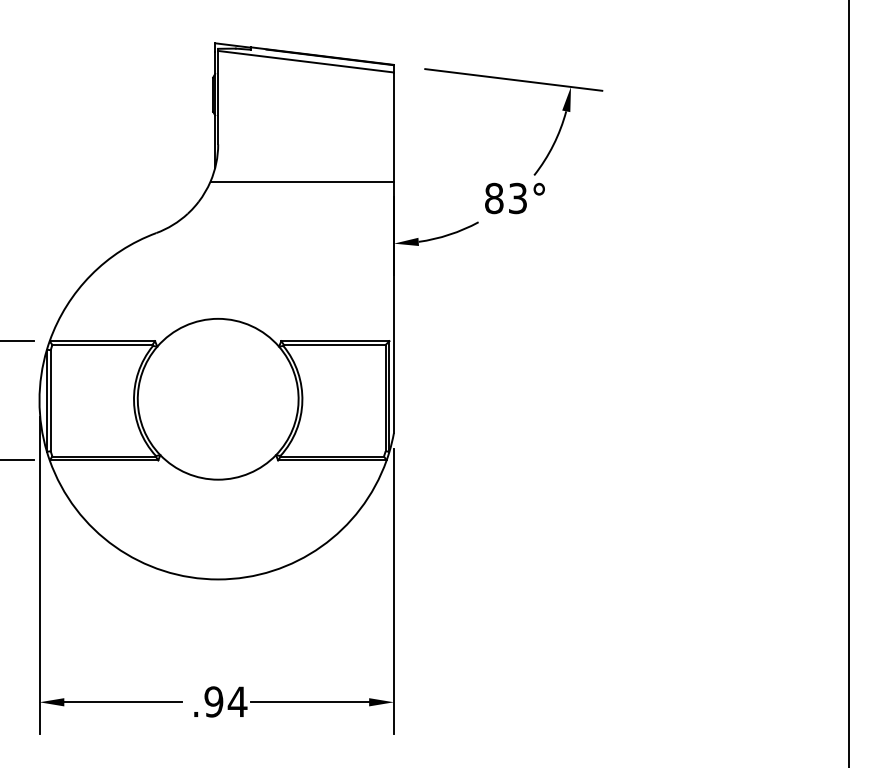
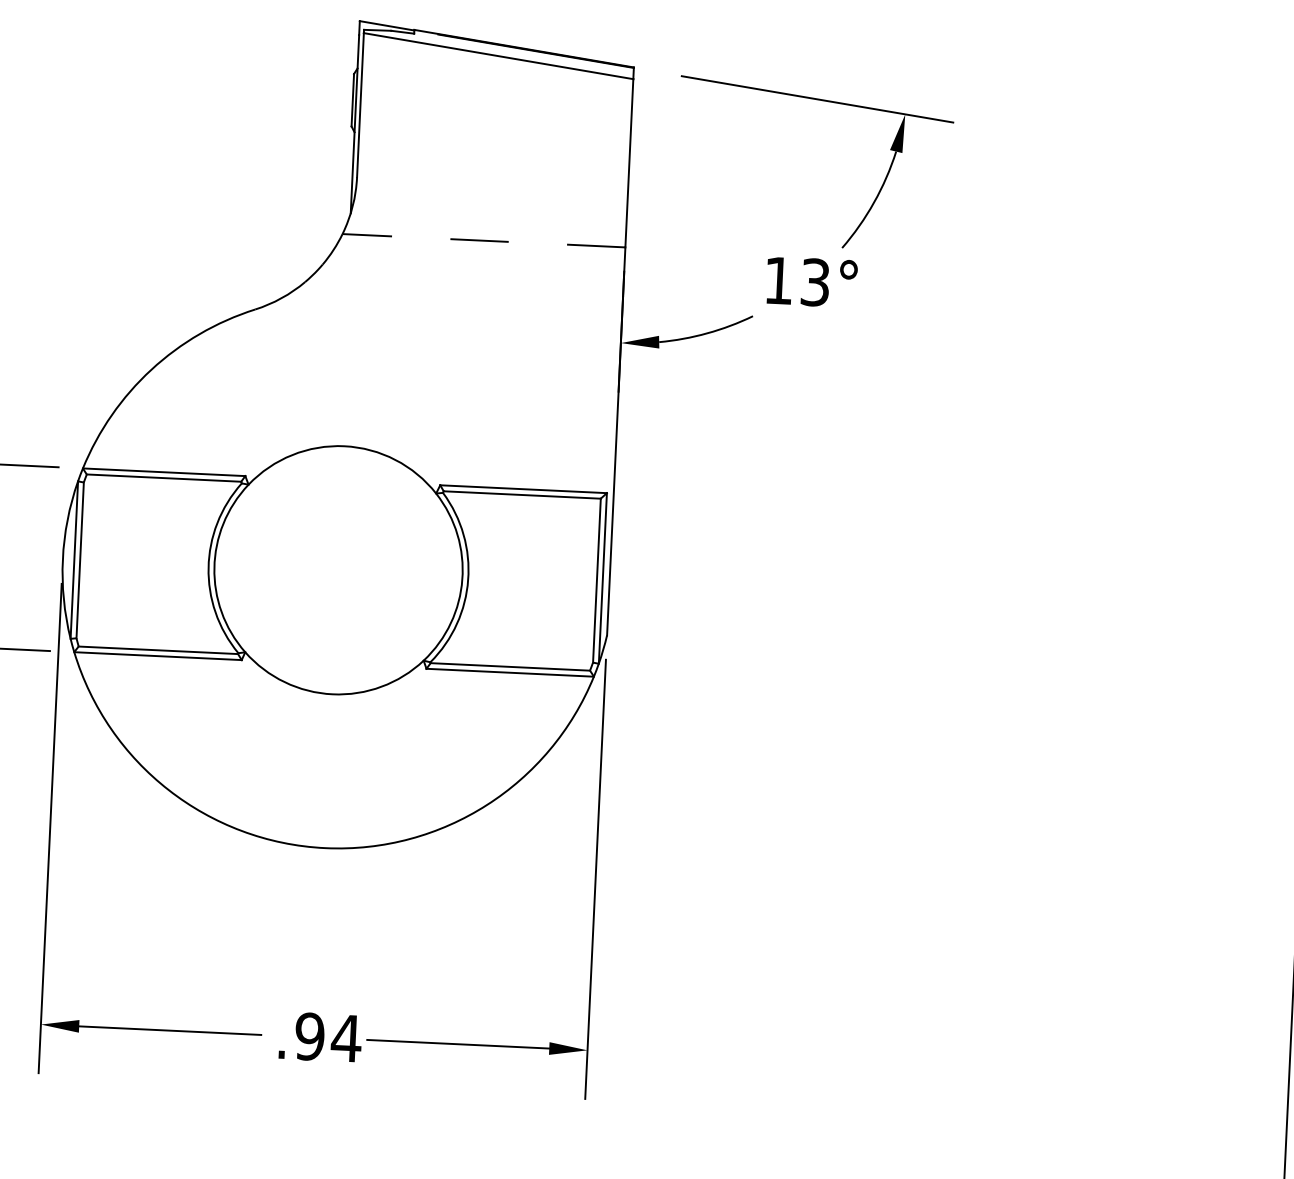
line: (302, 181) -> (484, 240), solid -> dashed
text: (494, 198) -> (779, 280), 83° -> 13°

